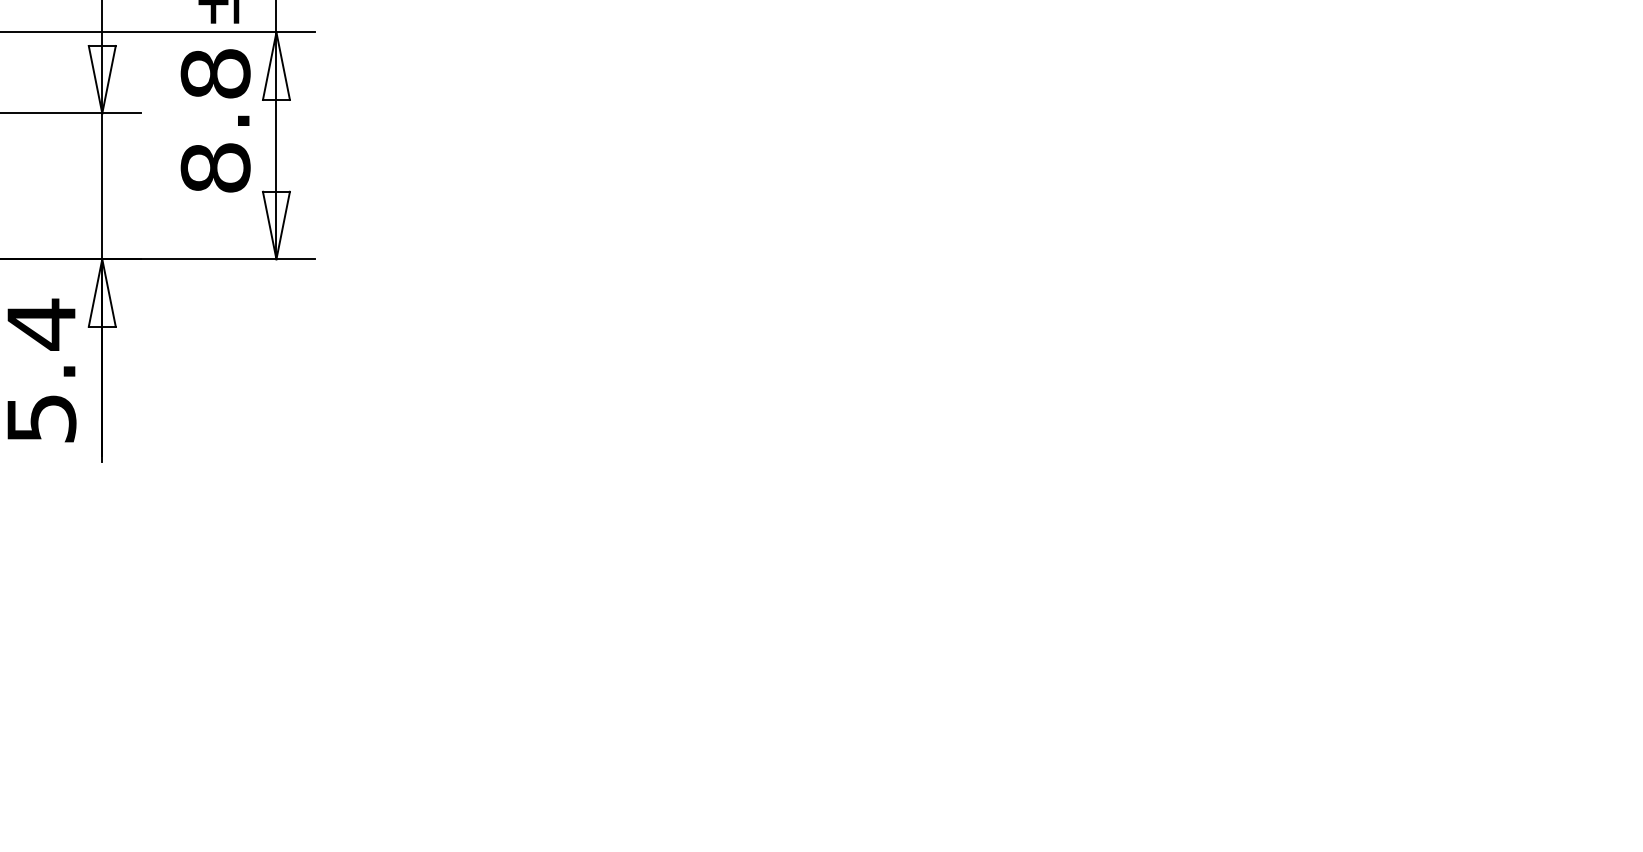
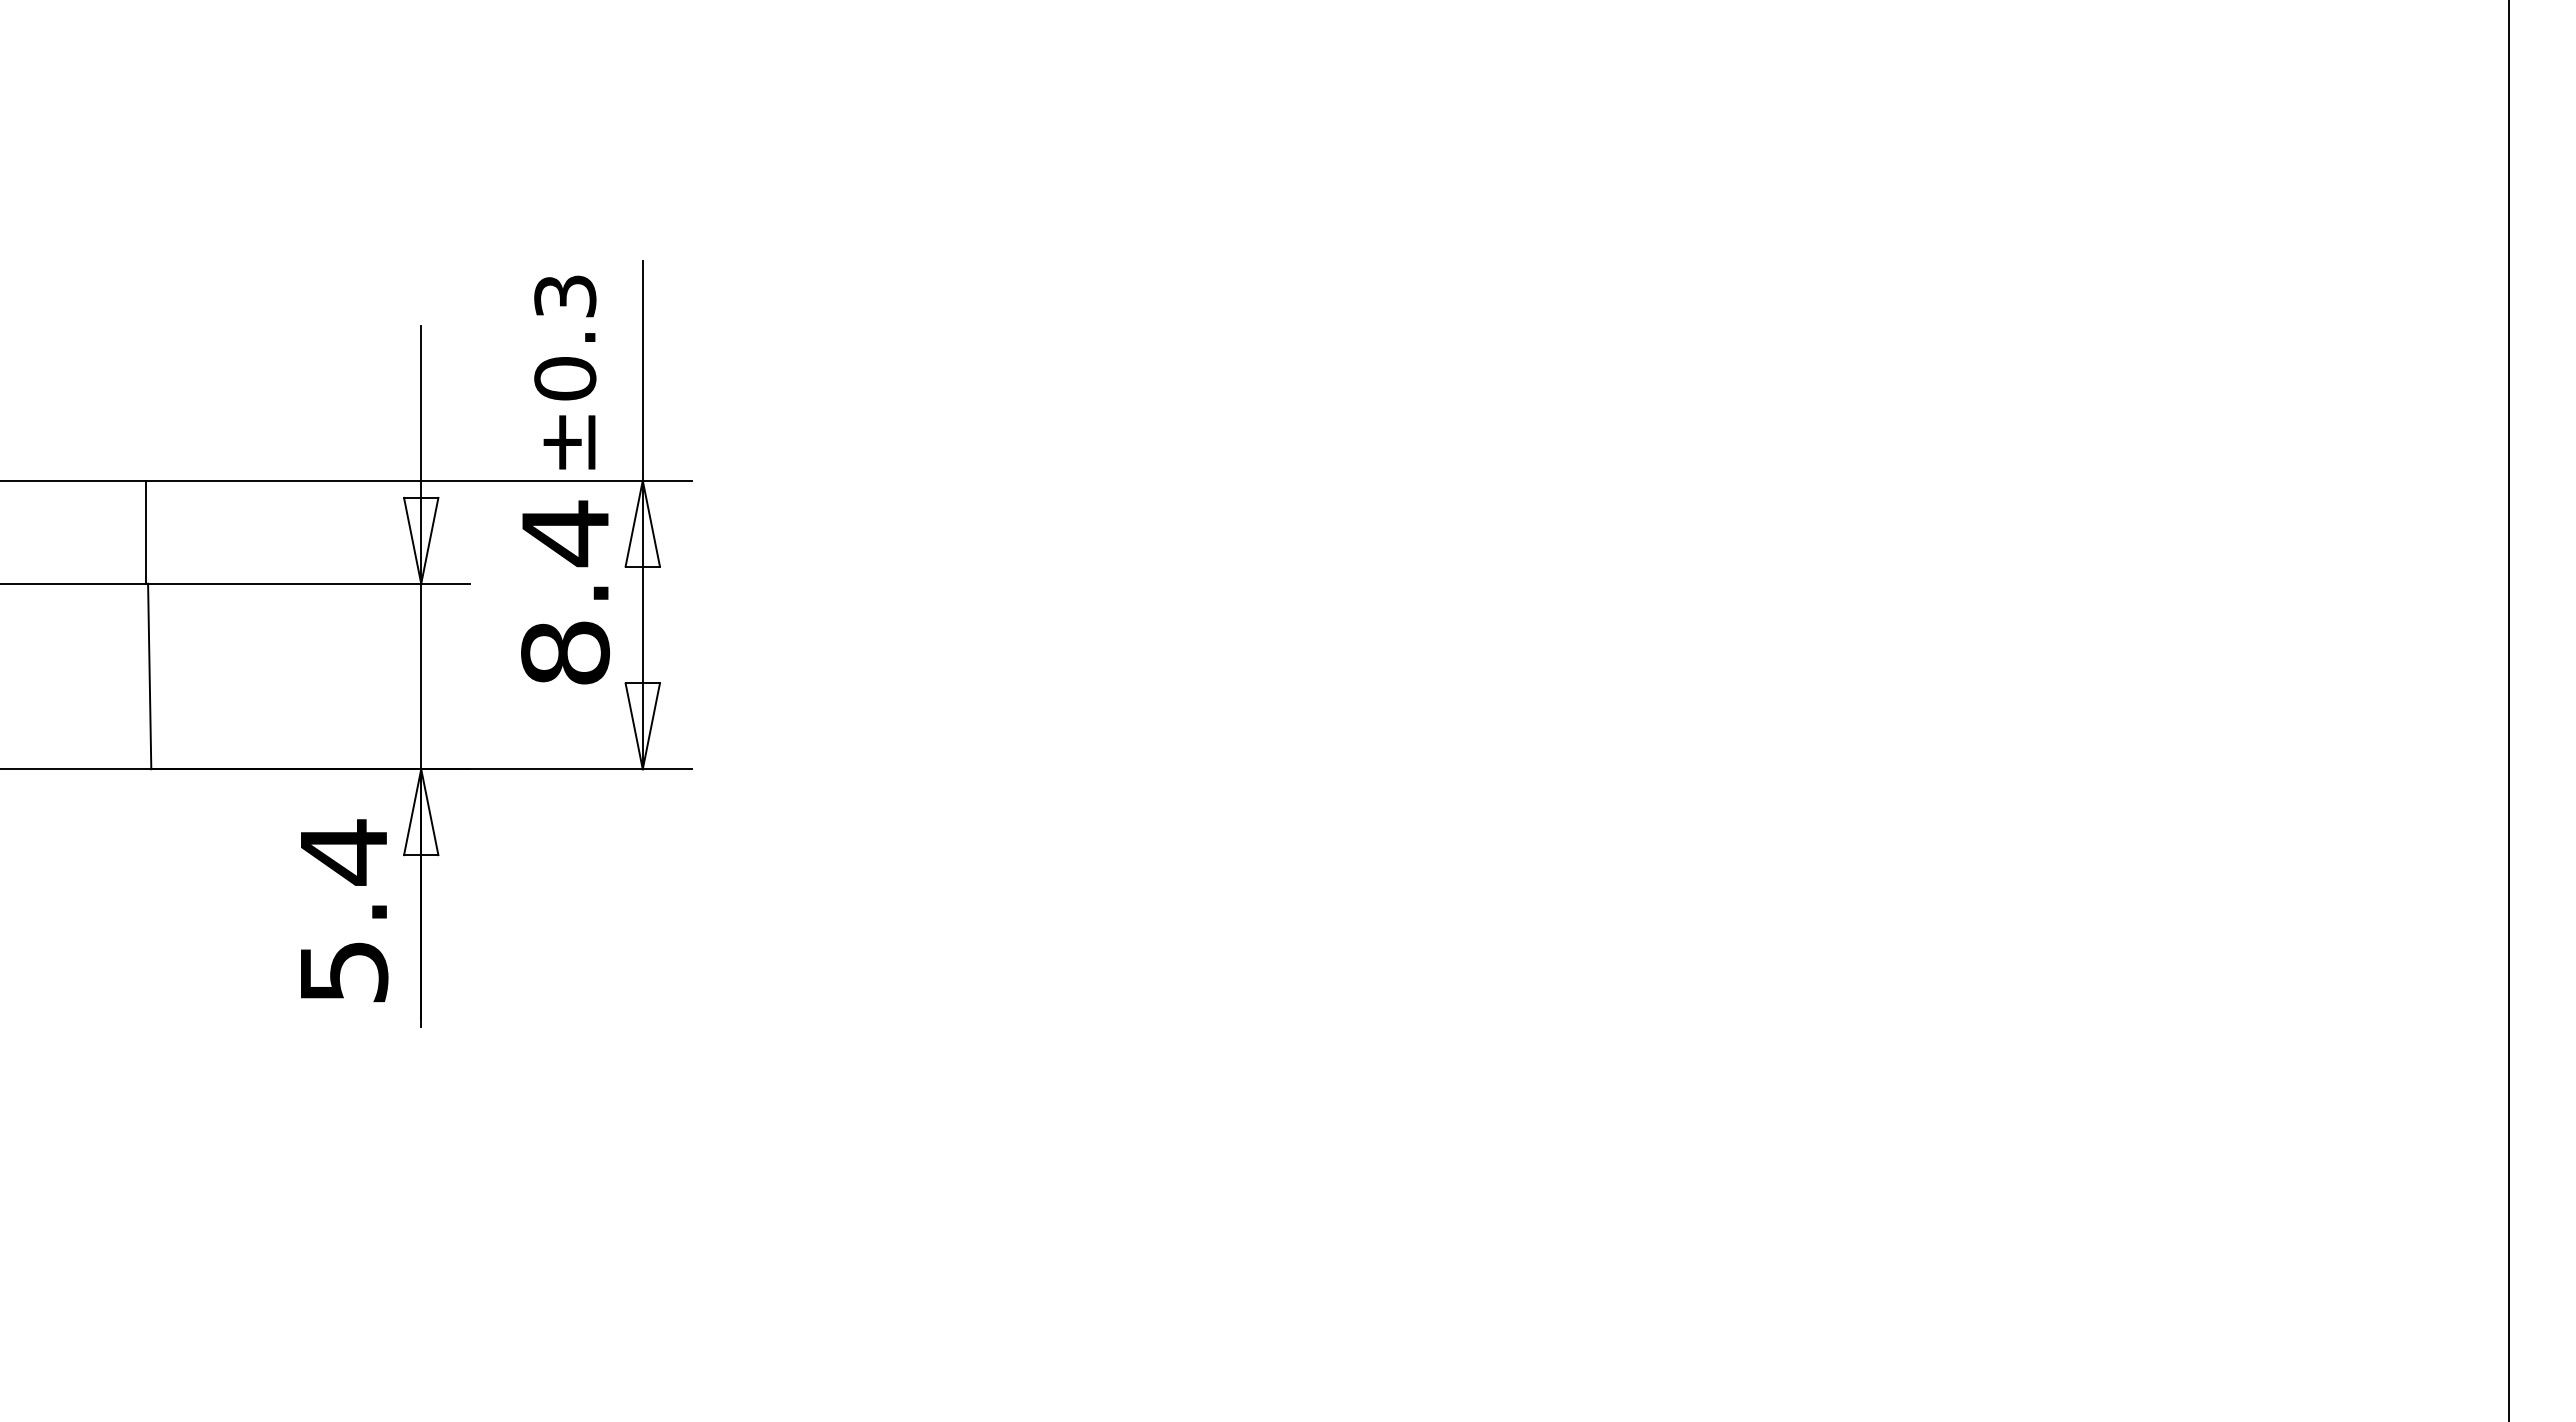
text: (215, 73) -> (565, 533), 8.8 -> 8.4

